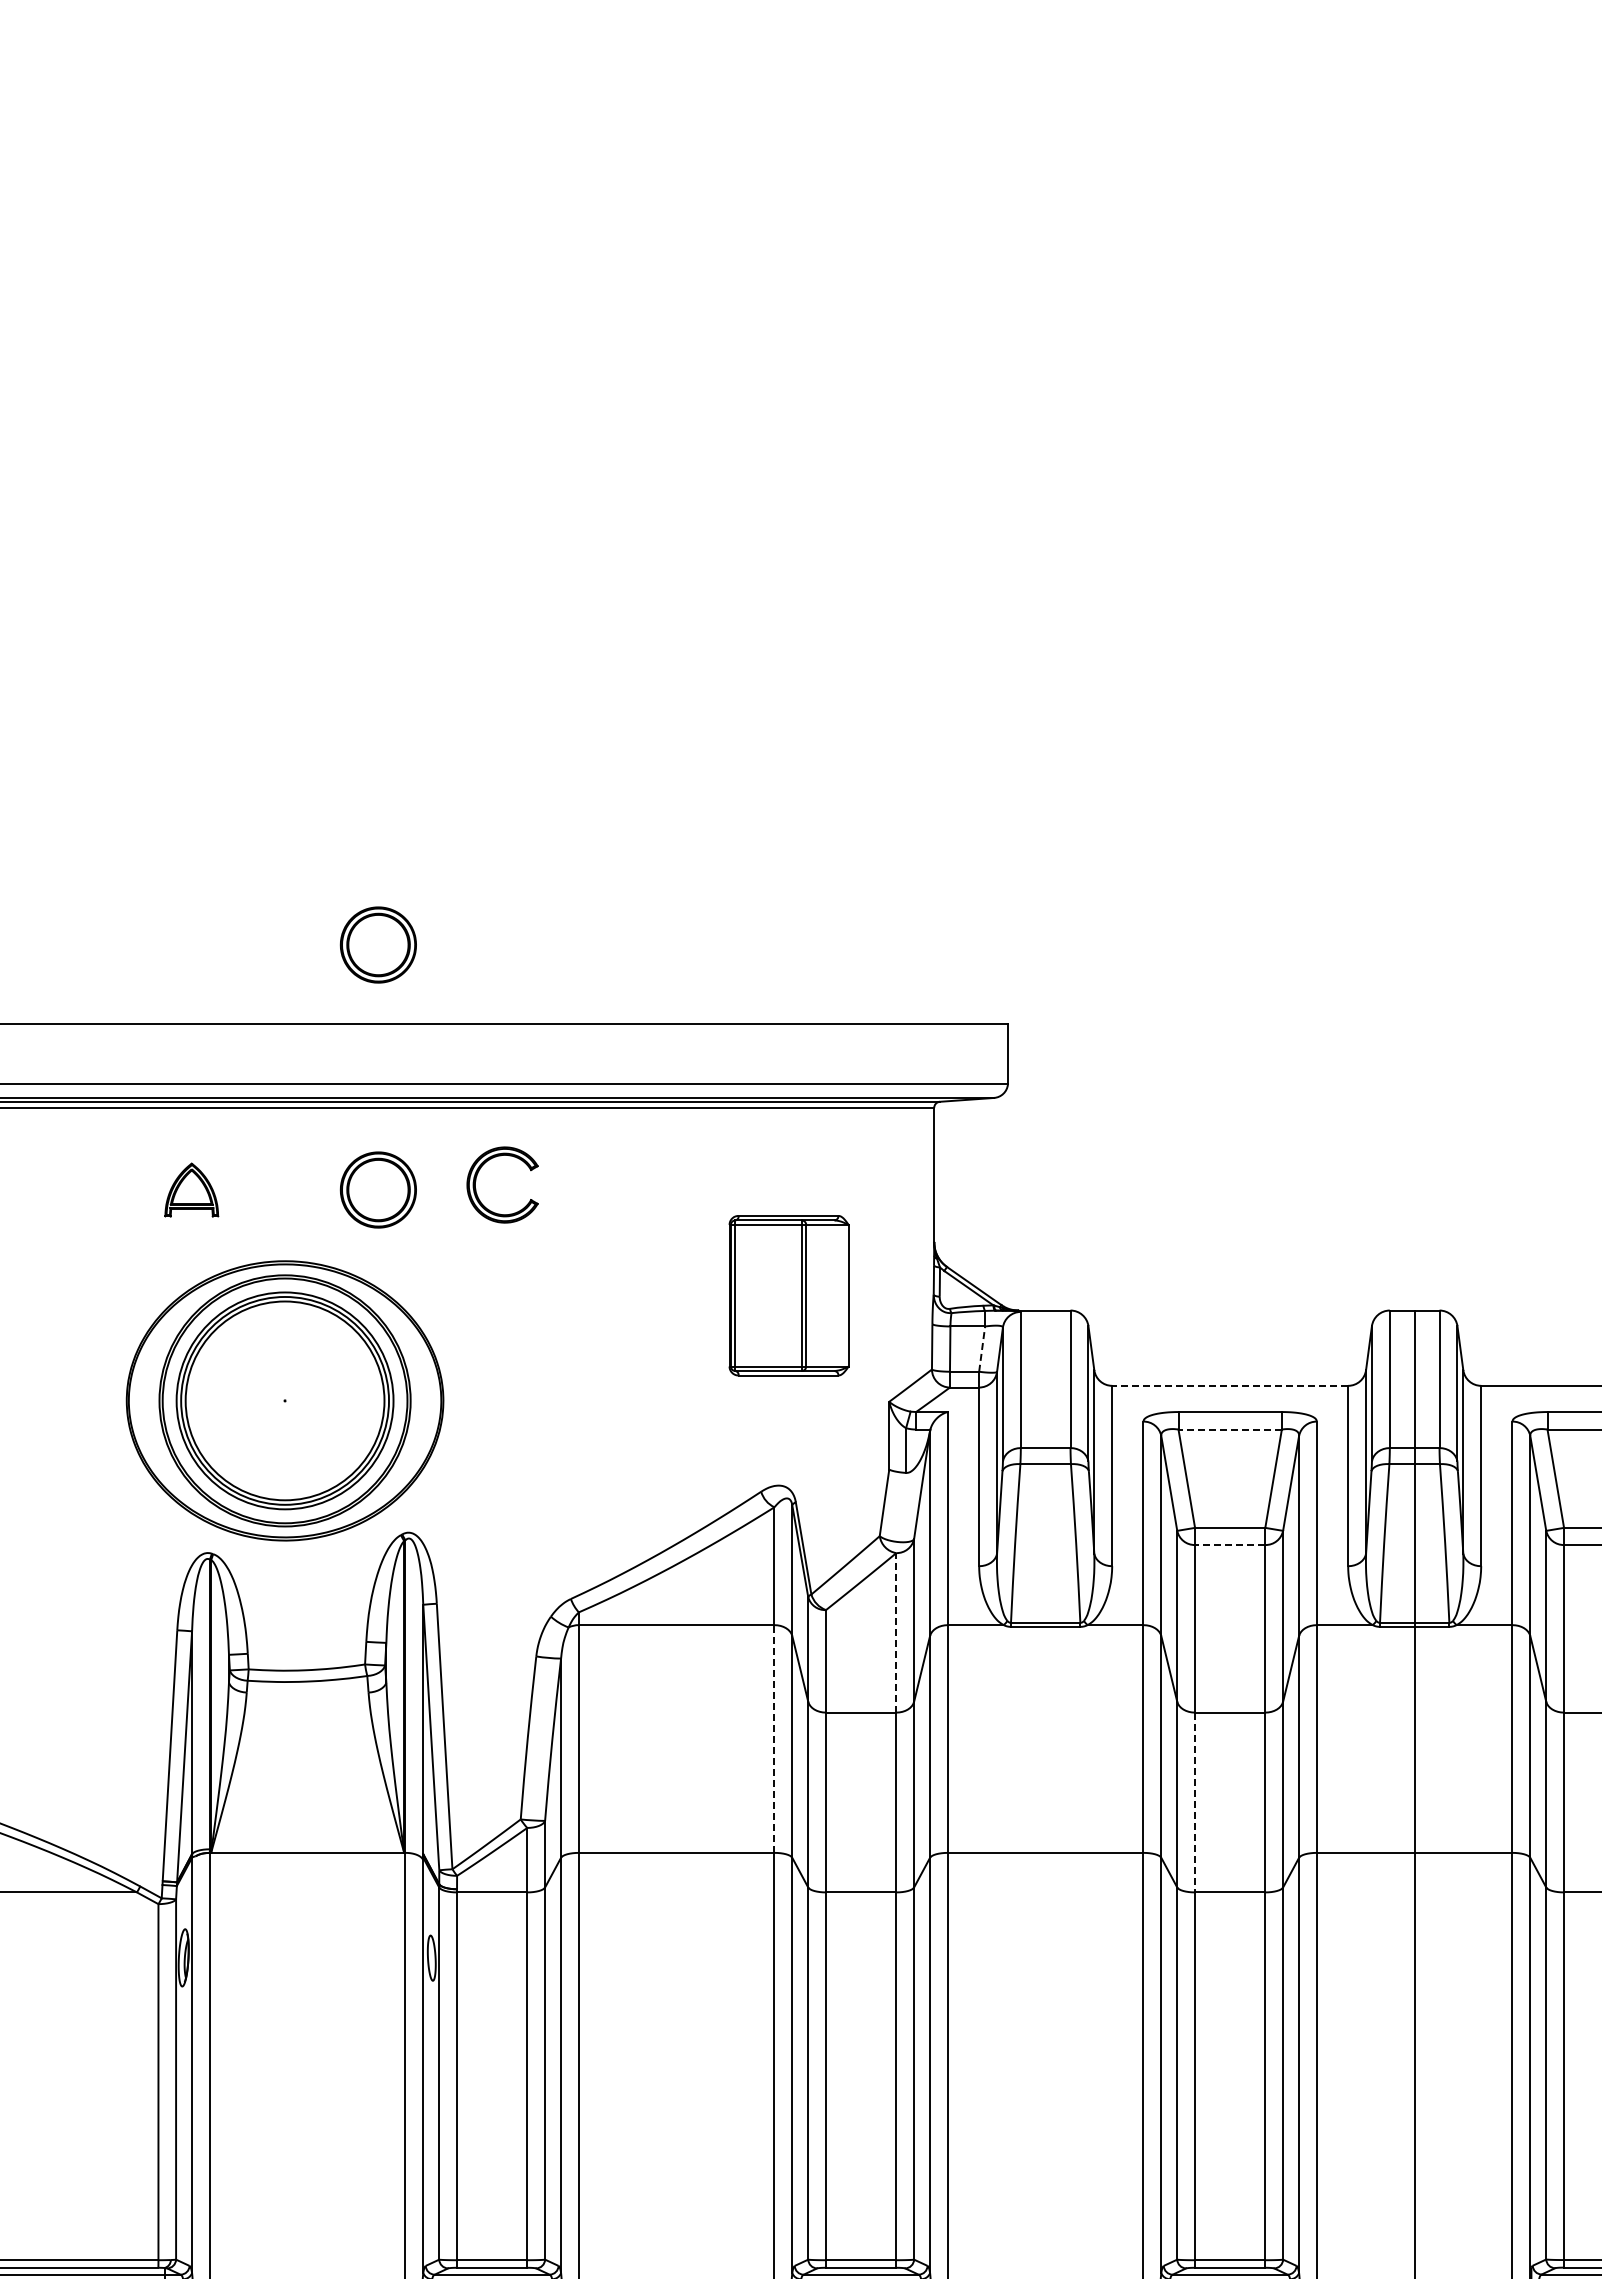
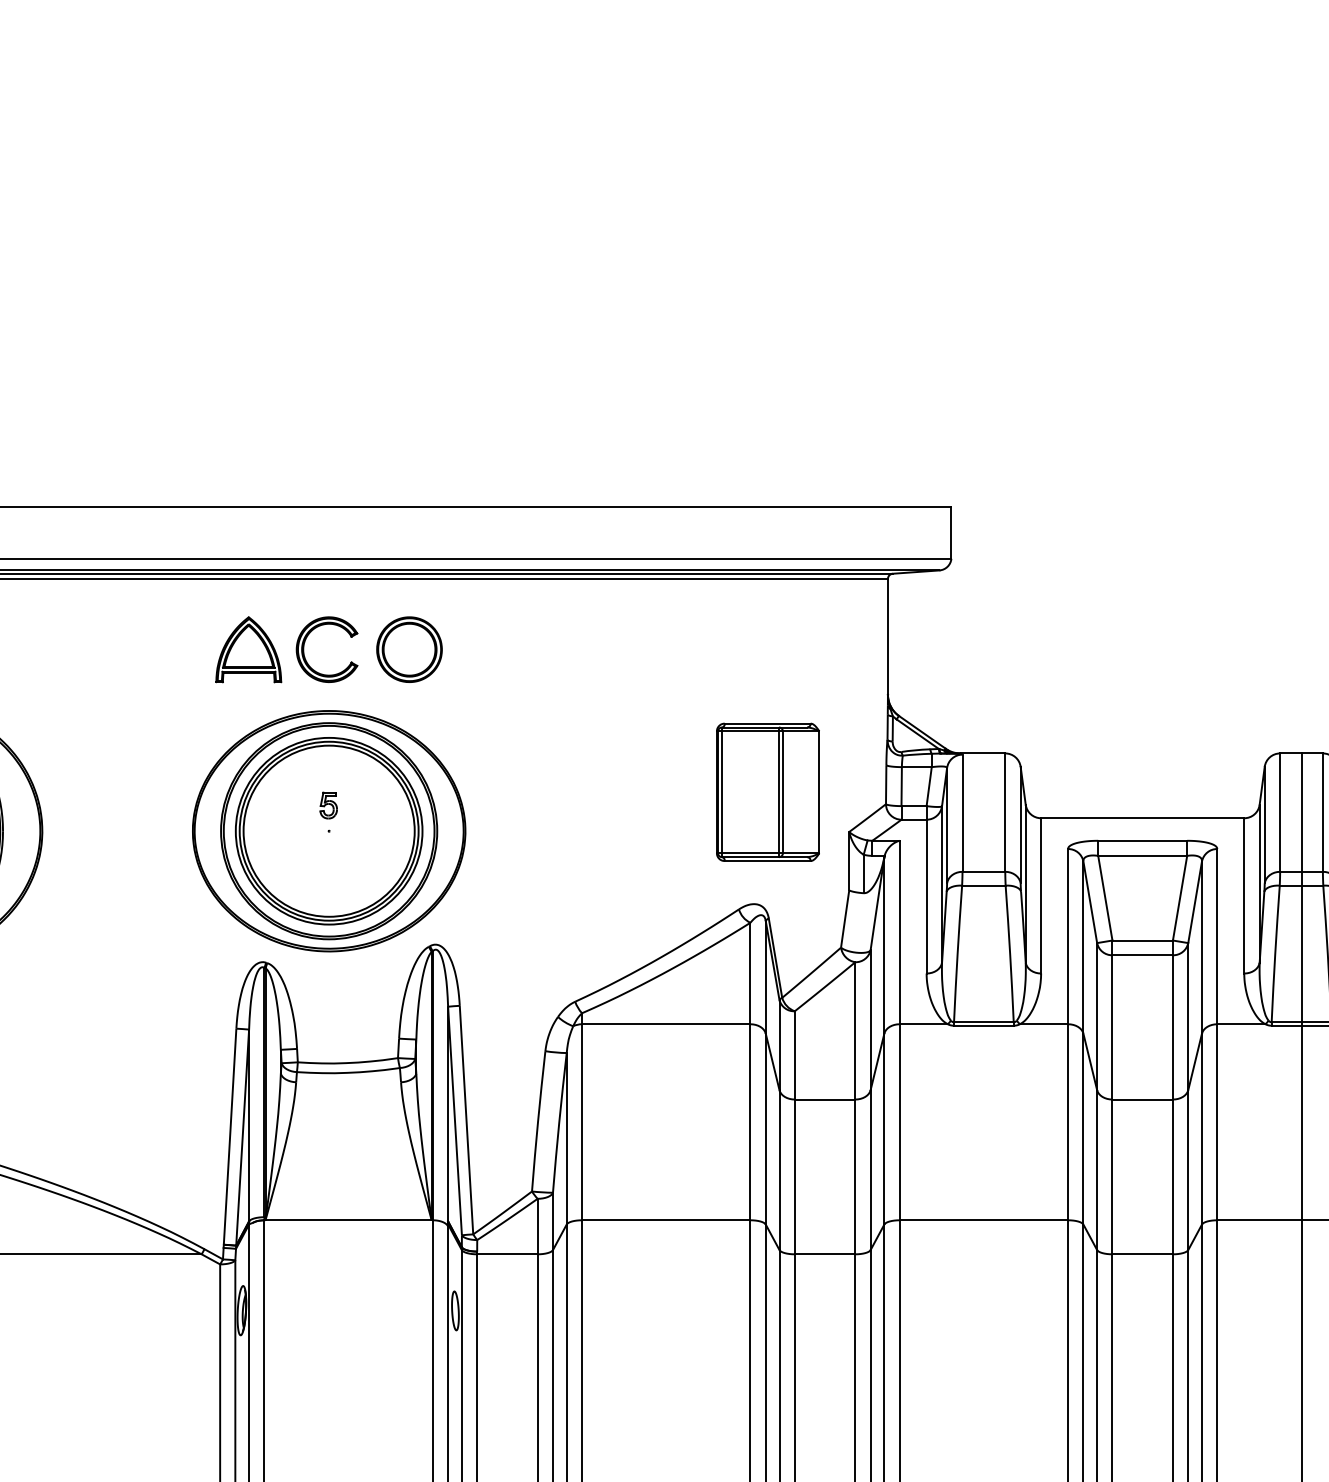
part: (377, 944) -> (408, 438), removed
part: (476, 1181) -> (304, 646), moved
part: (191, 1189) -> (248, 649), size x1.43
part: (788, 1295) -> (767, 792), moved
line: (982, 1349) -> (929, 786), dashed -> solid
part: (284, 1371) -> (328, 805), added
line: (1230, 1385) -> (1142, 817), dashed -> solid
line: (1230, 1429) -> (1142, 855), dashed -> solid
line: (1229, 1545) -> (1142, 955), dashed -> solid
line: (896, 1632) -> (855, 1030), dashed -> solid
line: (774, 1739) -> (750, 1122), dashed -> solid
line: (1195, 1802) -> (1112, 1176), dashed -> solid

